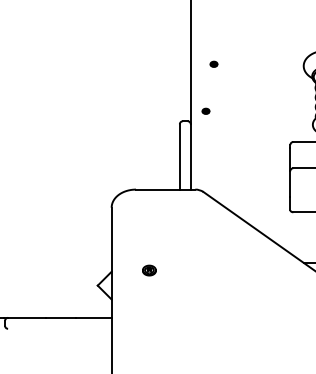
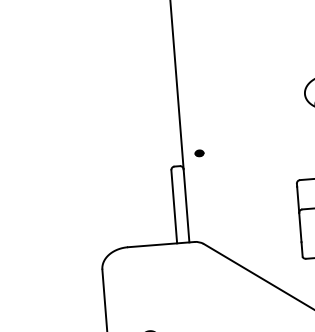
part: (213, 63) -> (203, 99), removed

